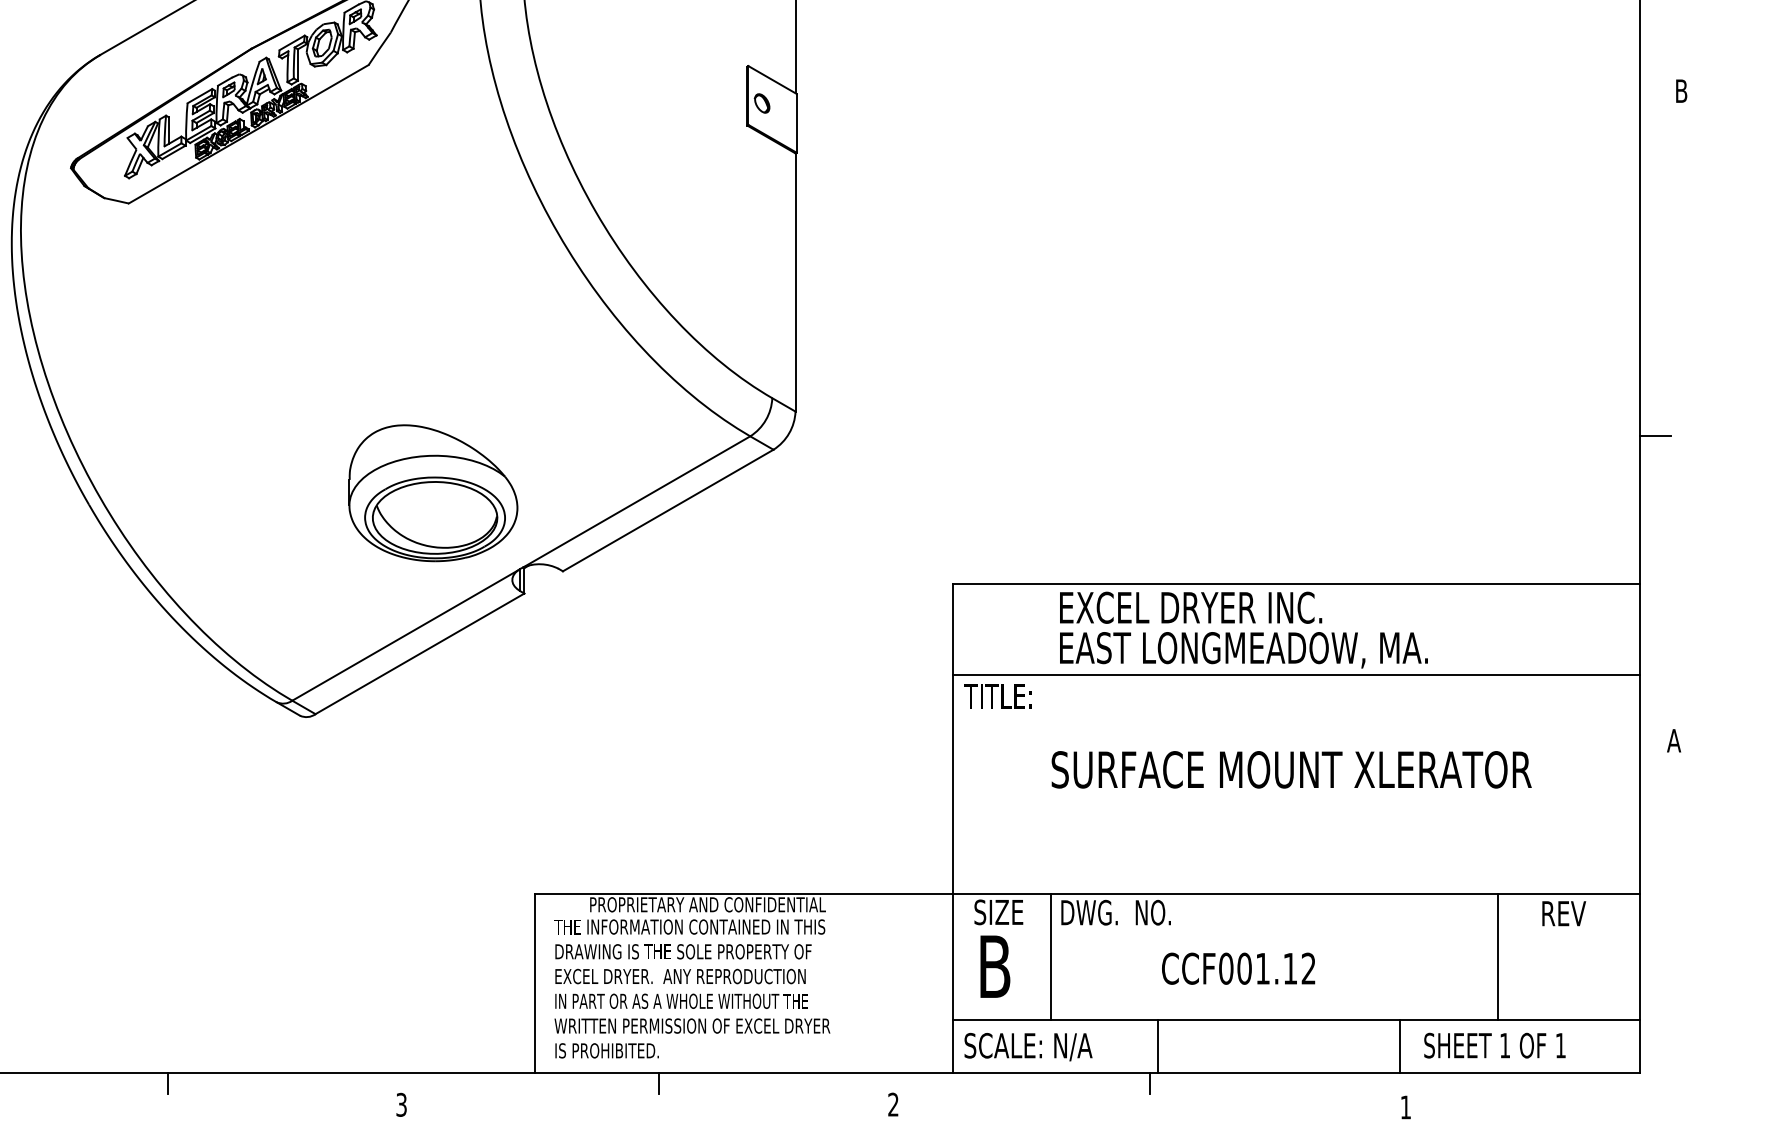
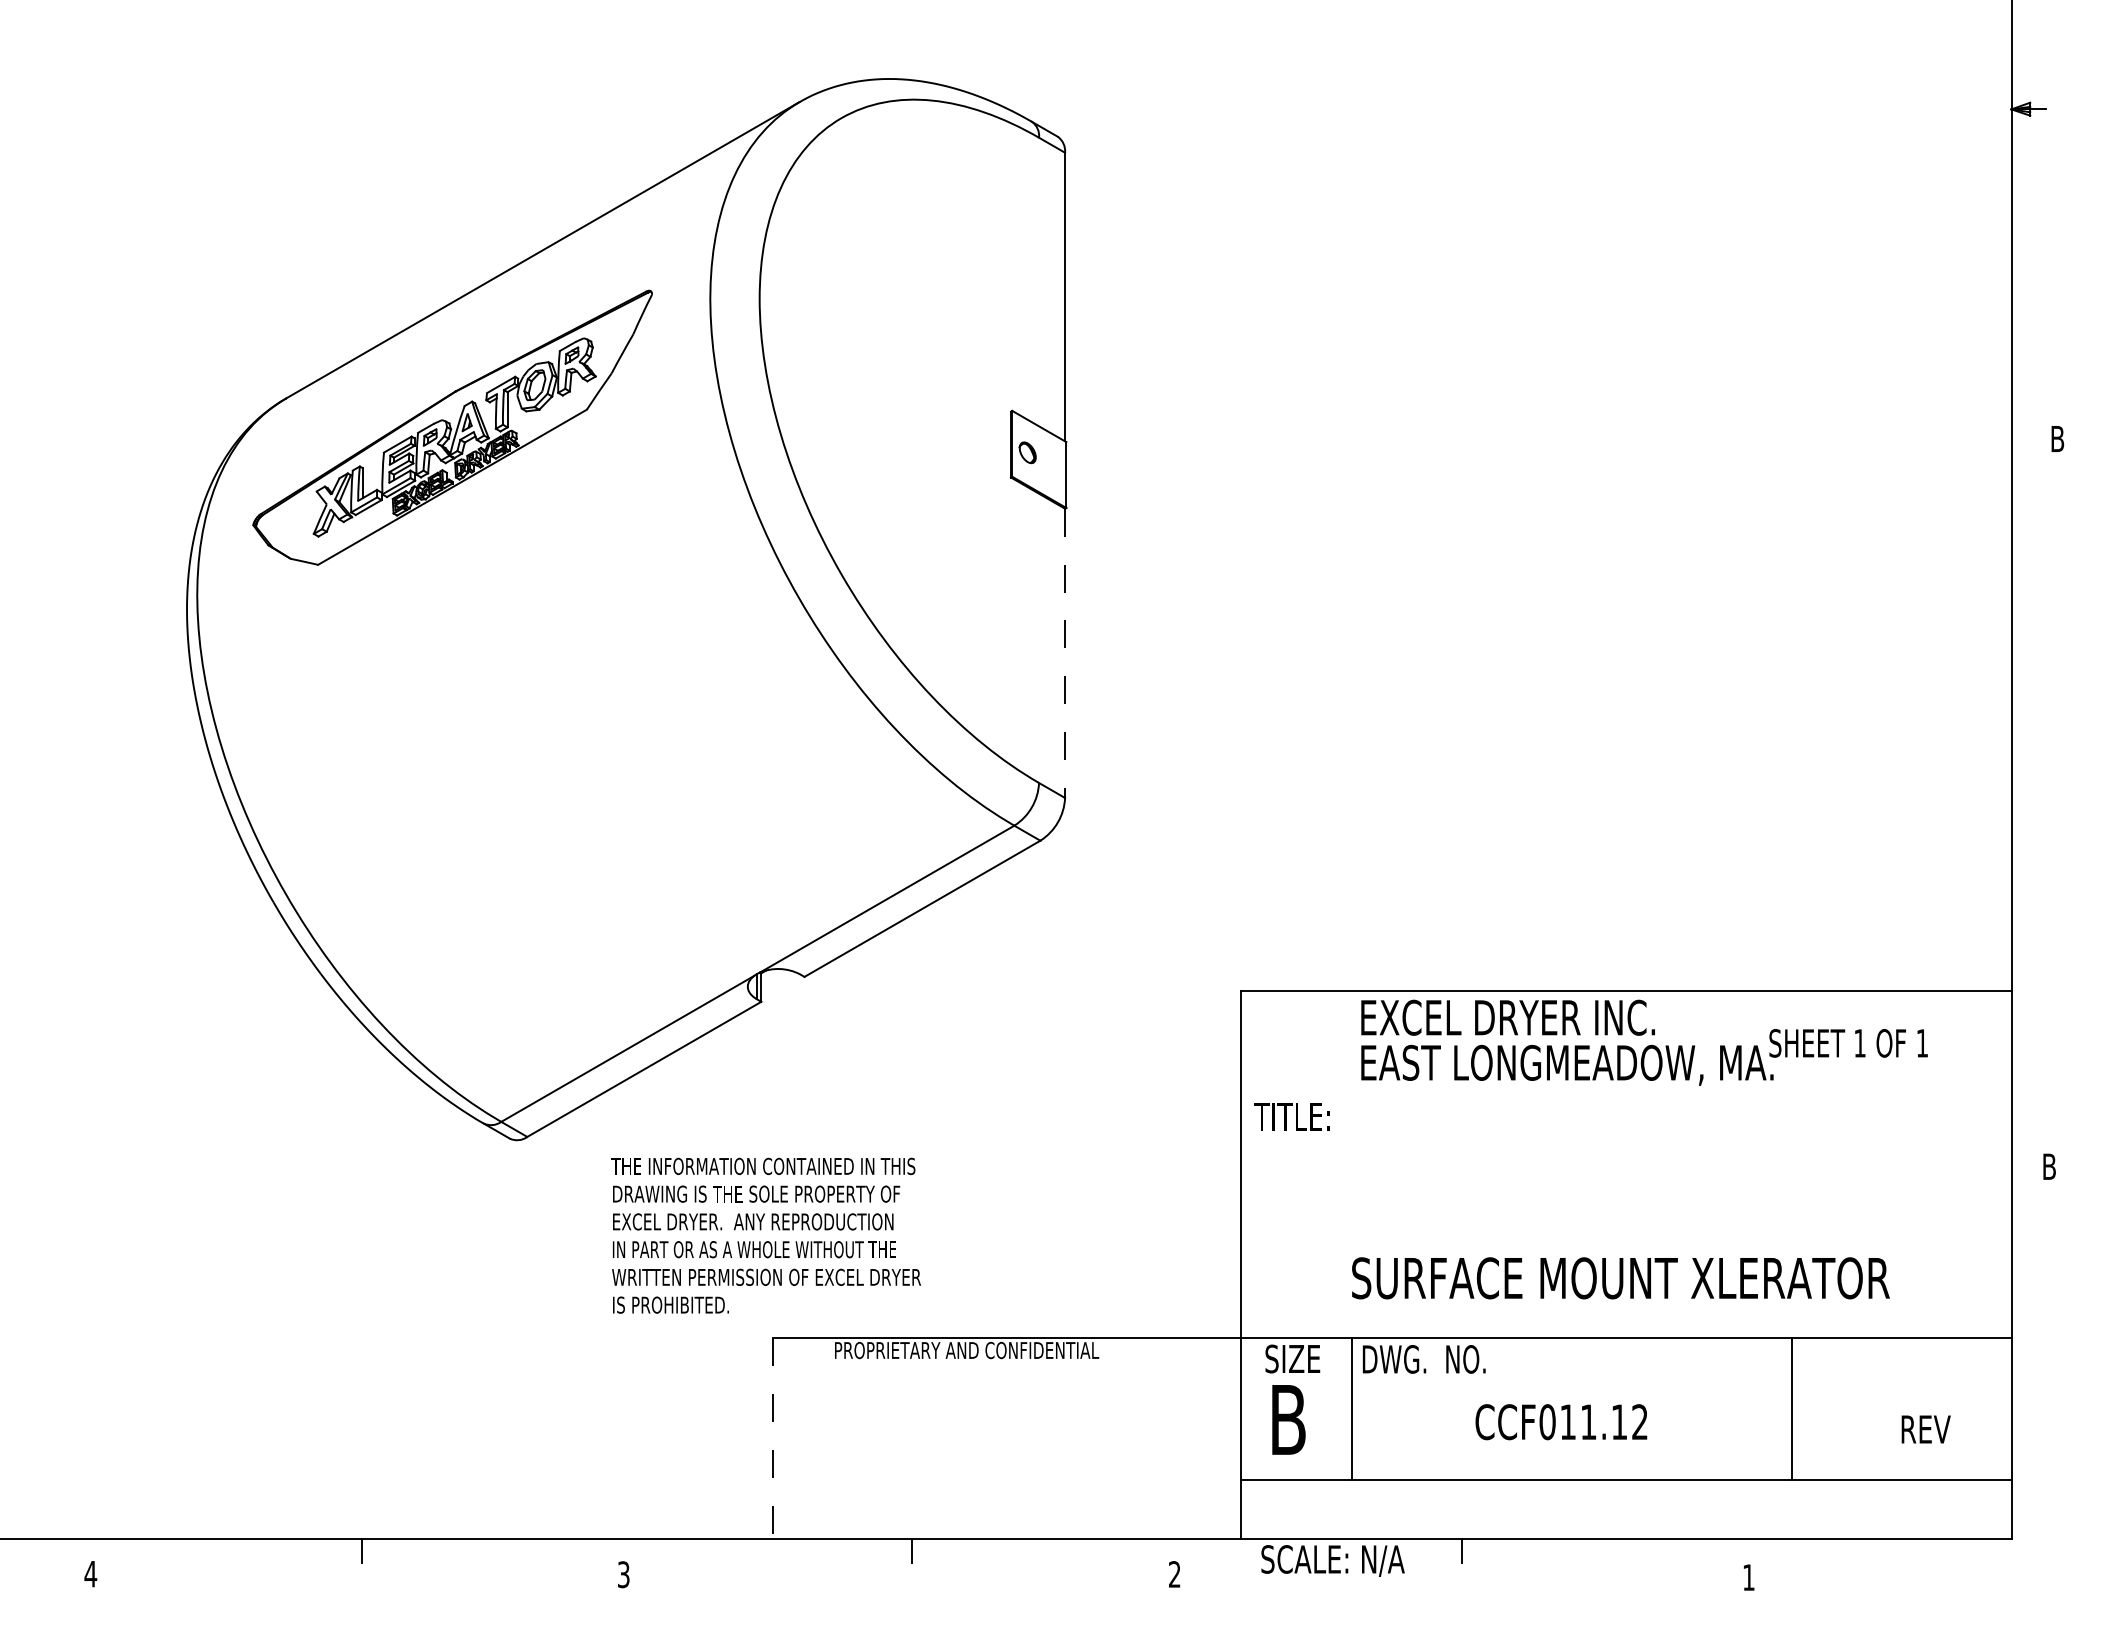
line: (795, 282) -> (1065, 653), solid -> dashed
line: (1655, 435) -> (2028, 824), removed
part: (433, 493) -> (659, 889), removed
line: (1296, 675) -> (1626, 1093), removed
text: (1674, 740) -> (2049, 1166), A -> B
text: (1291, 769) -> (1620, 1278), moved
text: (1563, 913) -> (1925, 1429), moved
line: (1497, 956) -> (1791, 1408), moved
text: (1244, 969) -> (1568, 1422), CCF001.12 -> CCF011.12
line: (534, 984) -> (772, 1439), solid -> dashed
text: (691, 988) -> (765, 1235), moved
text: (1494, 1045) -> (1848, 1043), moved
text: (1027, 1046) -> (1332, 1560), moved
line: (1158, 1046) -> (1471, 1509), removed
line: (1400, 1046) -> (1742, 1509), removed

